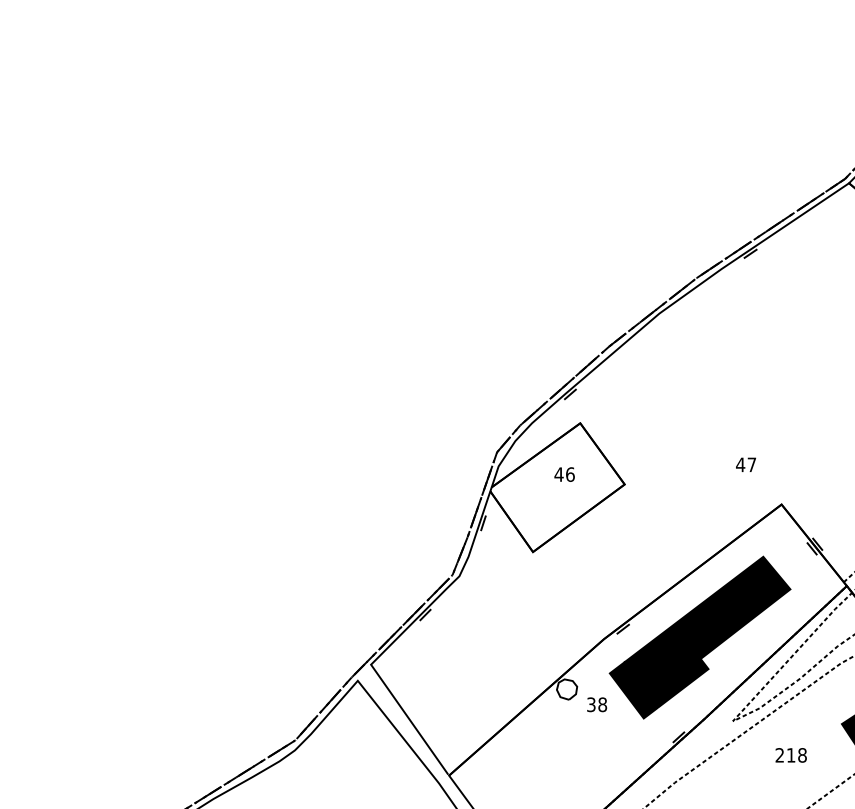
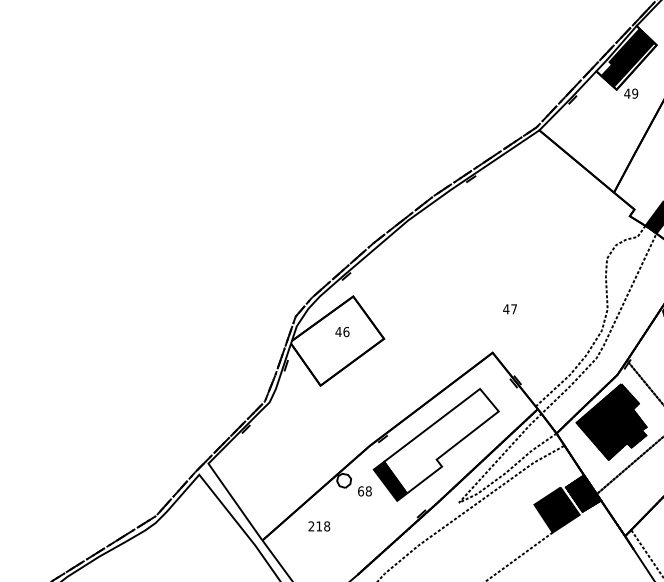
text: (745, 465) -> (509, 309), moved
fill: (707, 631) -> (441, 440), removed
text: (592, 704) -> (361, 491), 38 -> 68
text: (791, 755) -> (319, 526), moved

